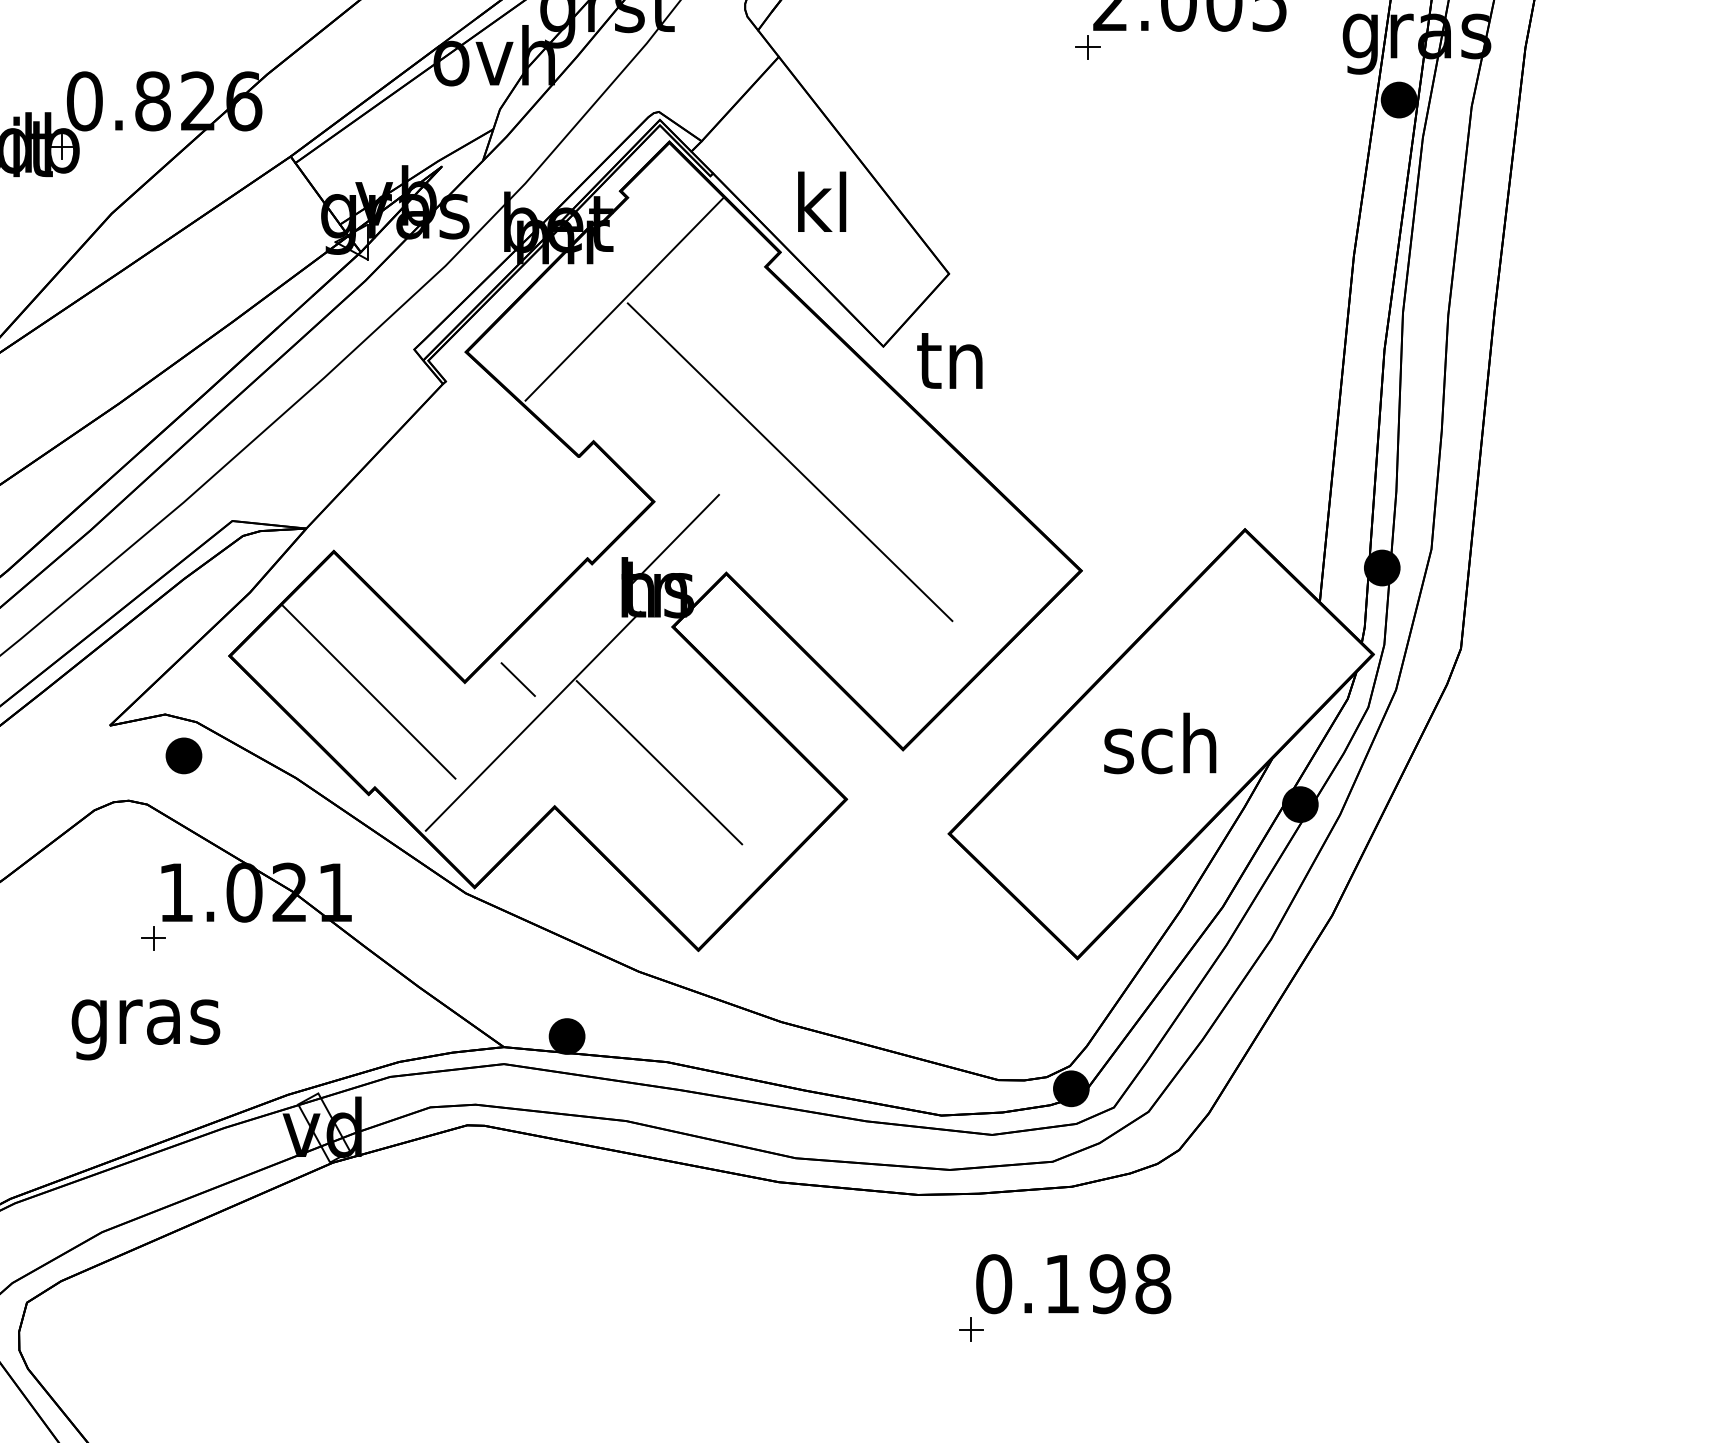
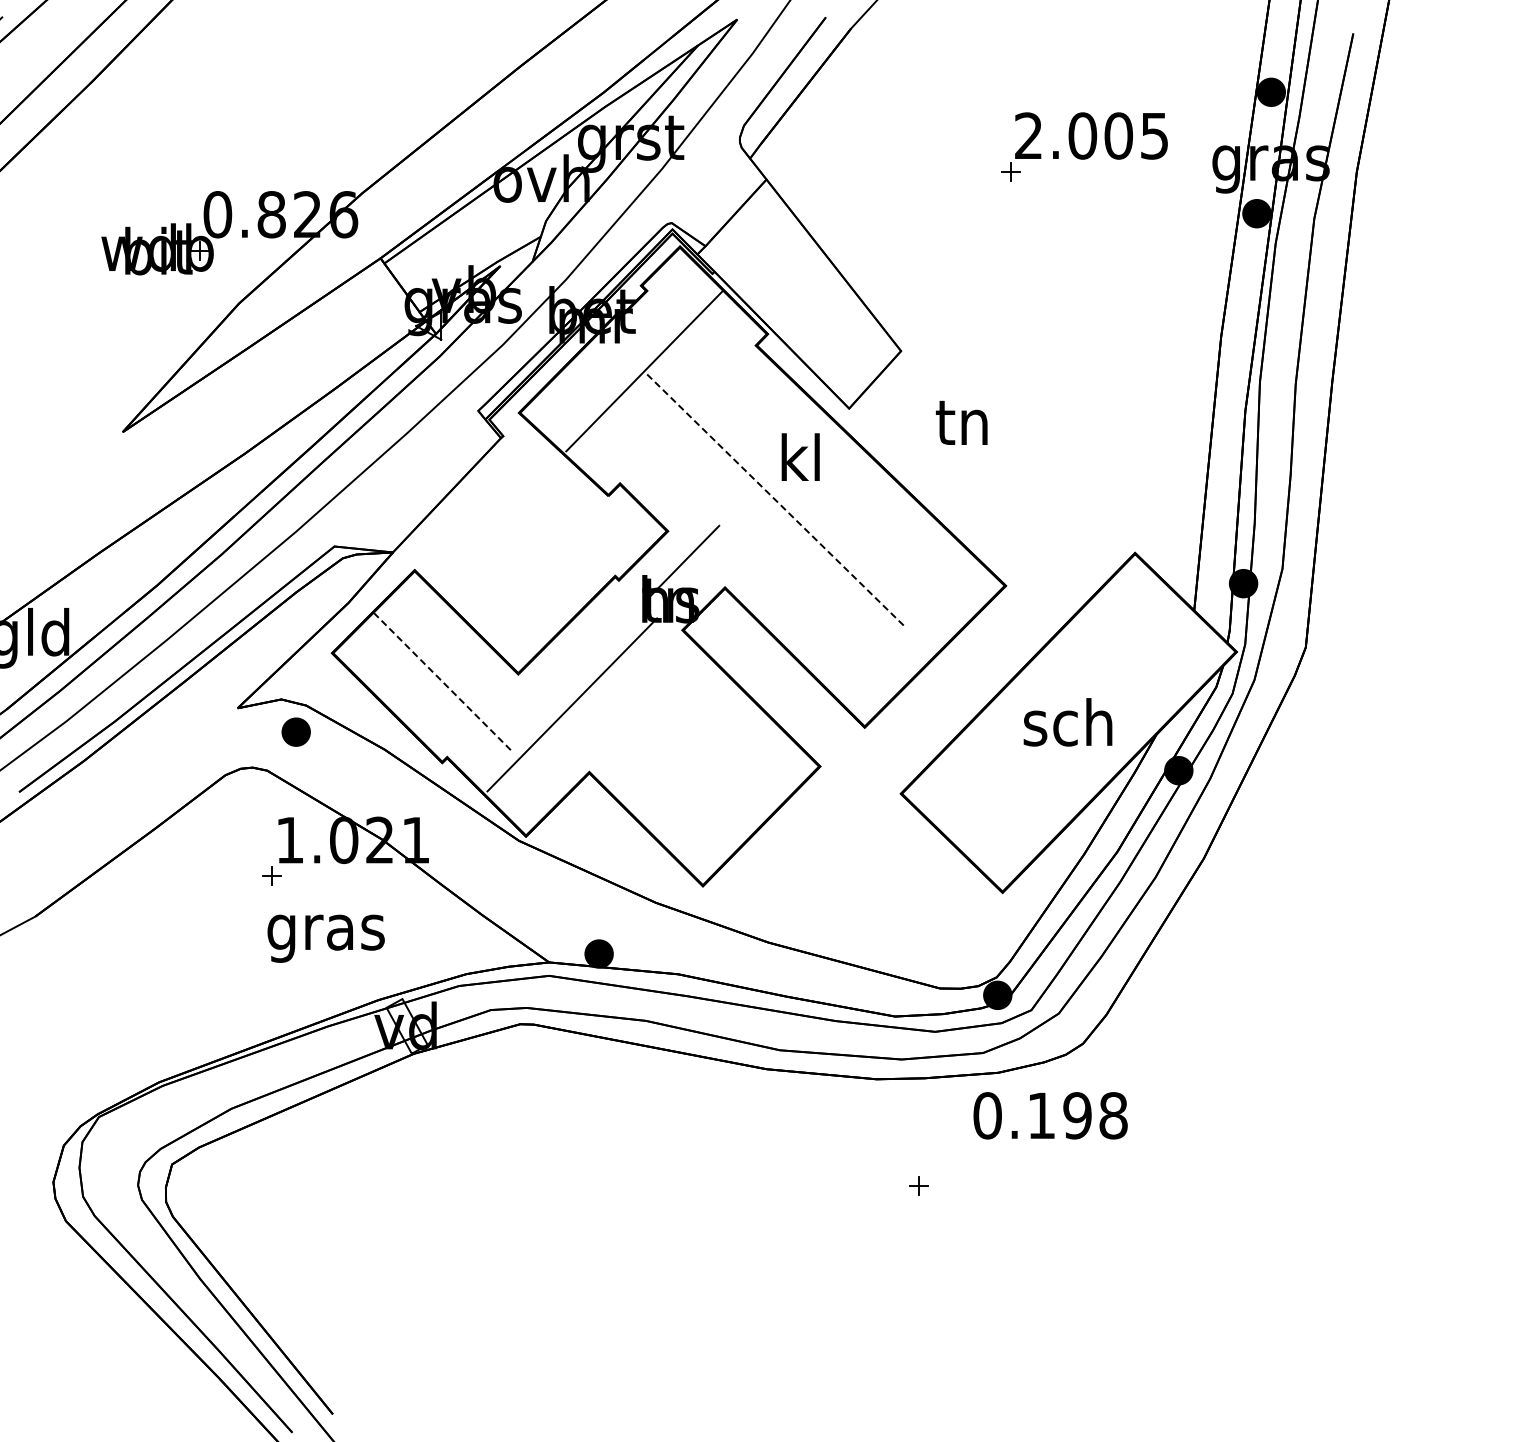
text: (821, 201) -> (800, 456), moved
text: (949, 360) -> (961, 422), moved
line: (790, 462) -> (775, 500), solid -> dashed
line: (518, 679) -> (560, 671), removed
line: (368, 691) -> (442, 681), solid -> dashed
line: (658, 762) -> (671, 737), removed
text: (145, 1029) -> (325, 938), moved
text: (1073, 1283) -> (1050, 1115), moved

